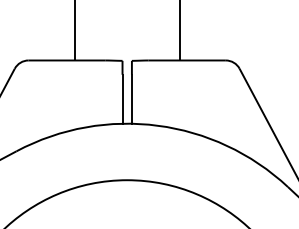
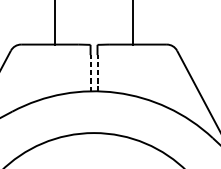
line: (122, 99) -> (90, 73), solid -> dashed
line: (131, 99) -> (97, 73), solid -> dashed

